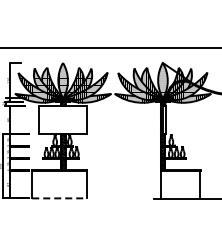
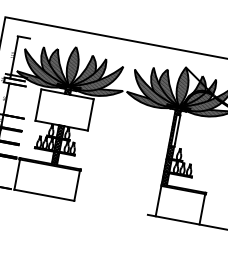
line: (59, 198) -> (44, 195), dashed -> solid

